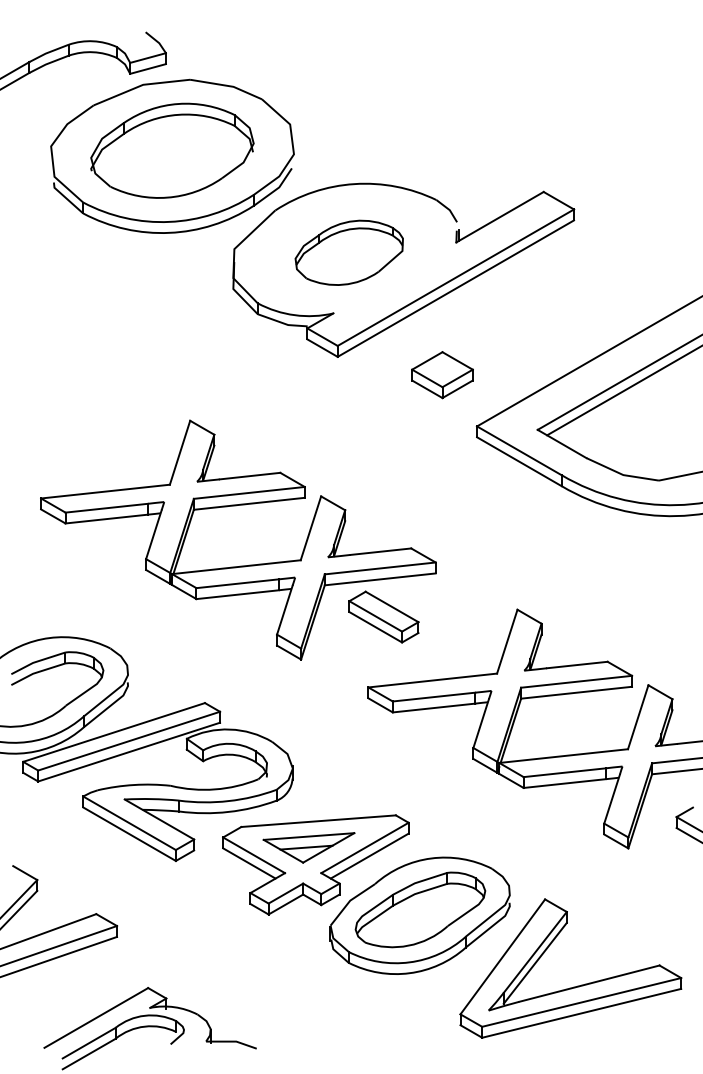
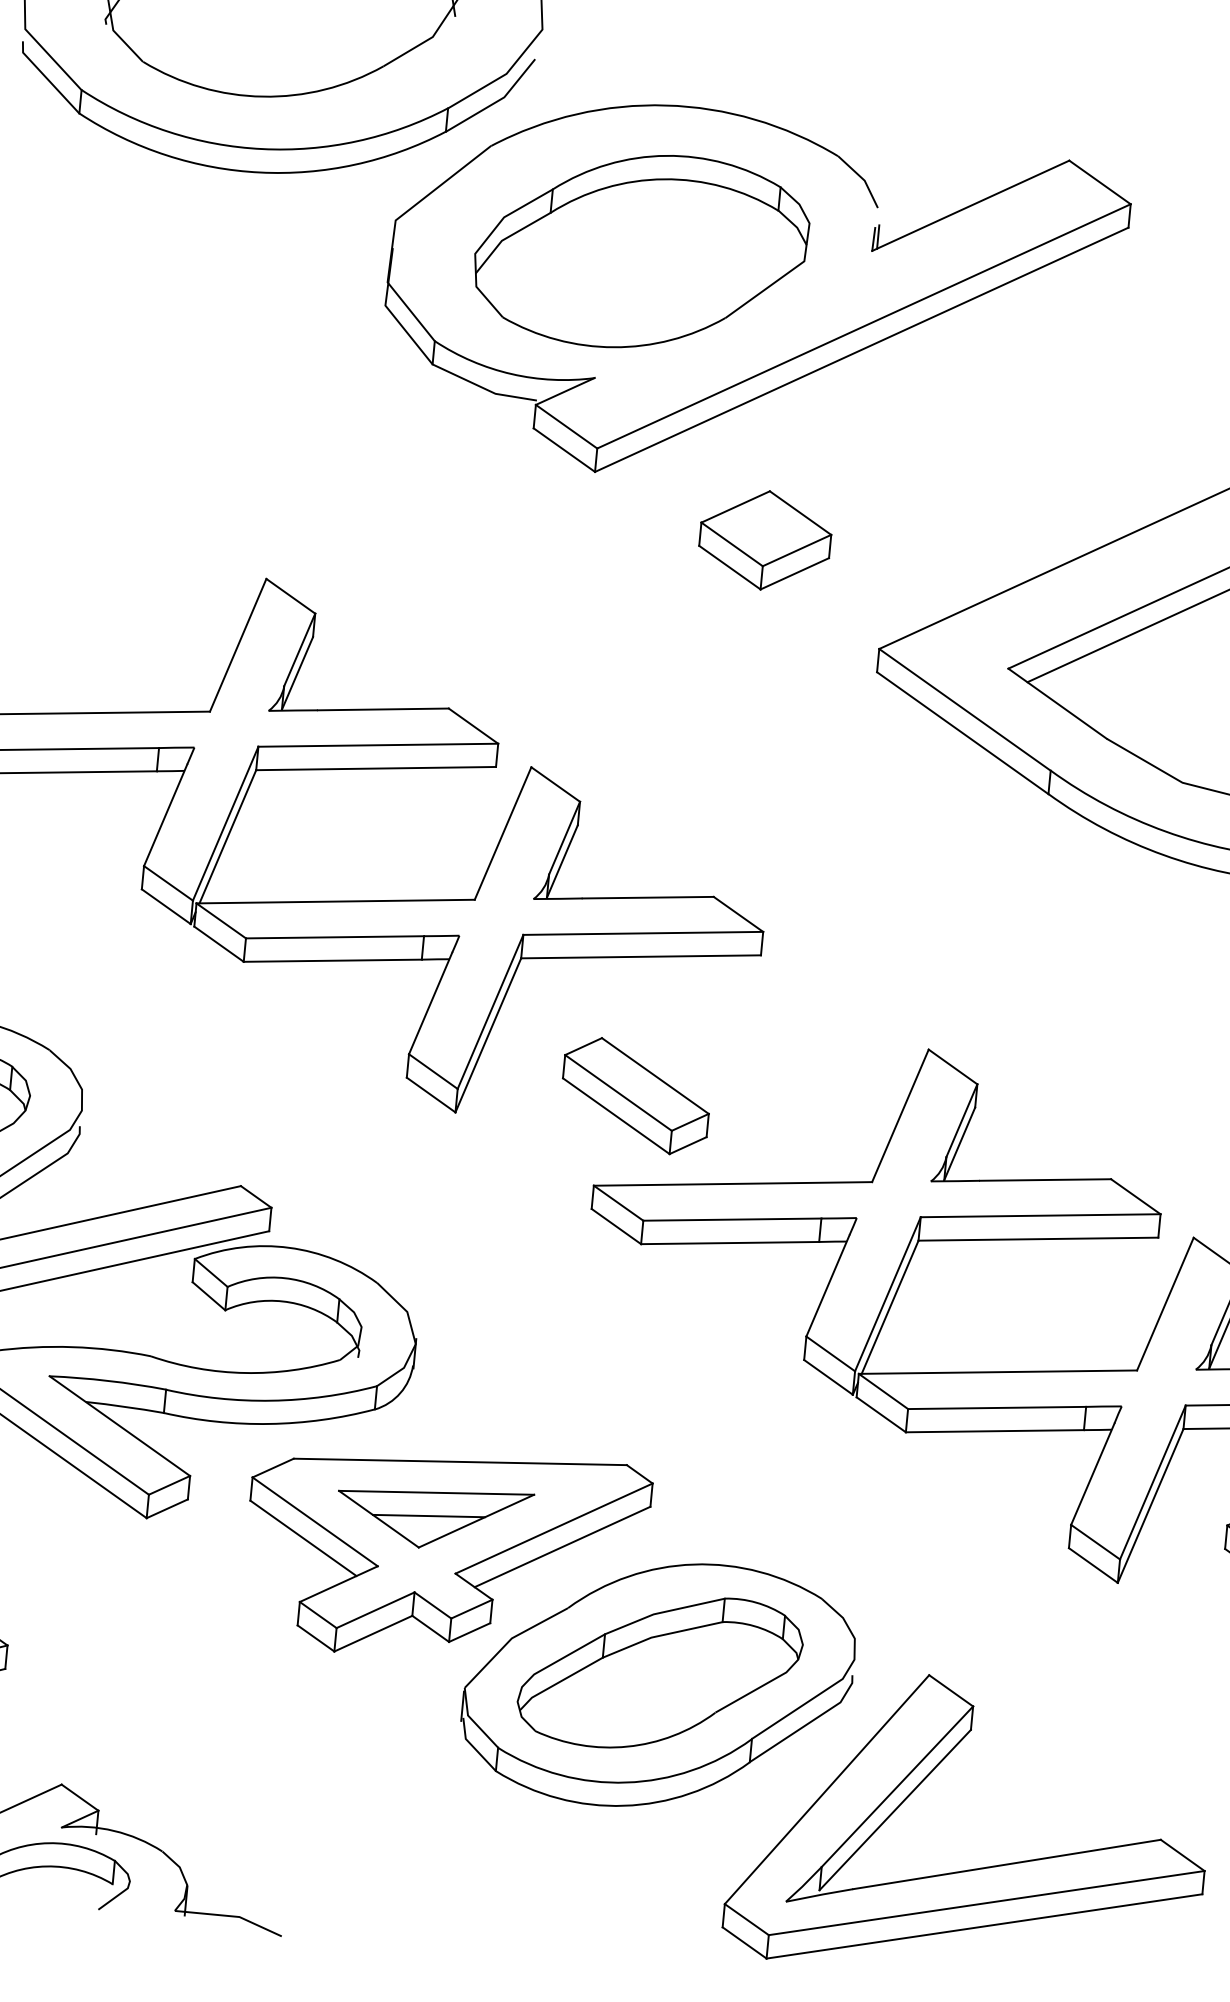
part: (348, 252) -> (639, 250), size x1.43
part: (442, 375) -> (765, 541), moved
part: (383, 616) -> (635, 1094), moved

